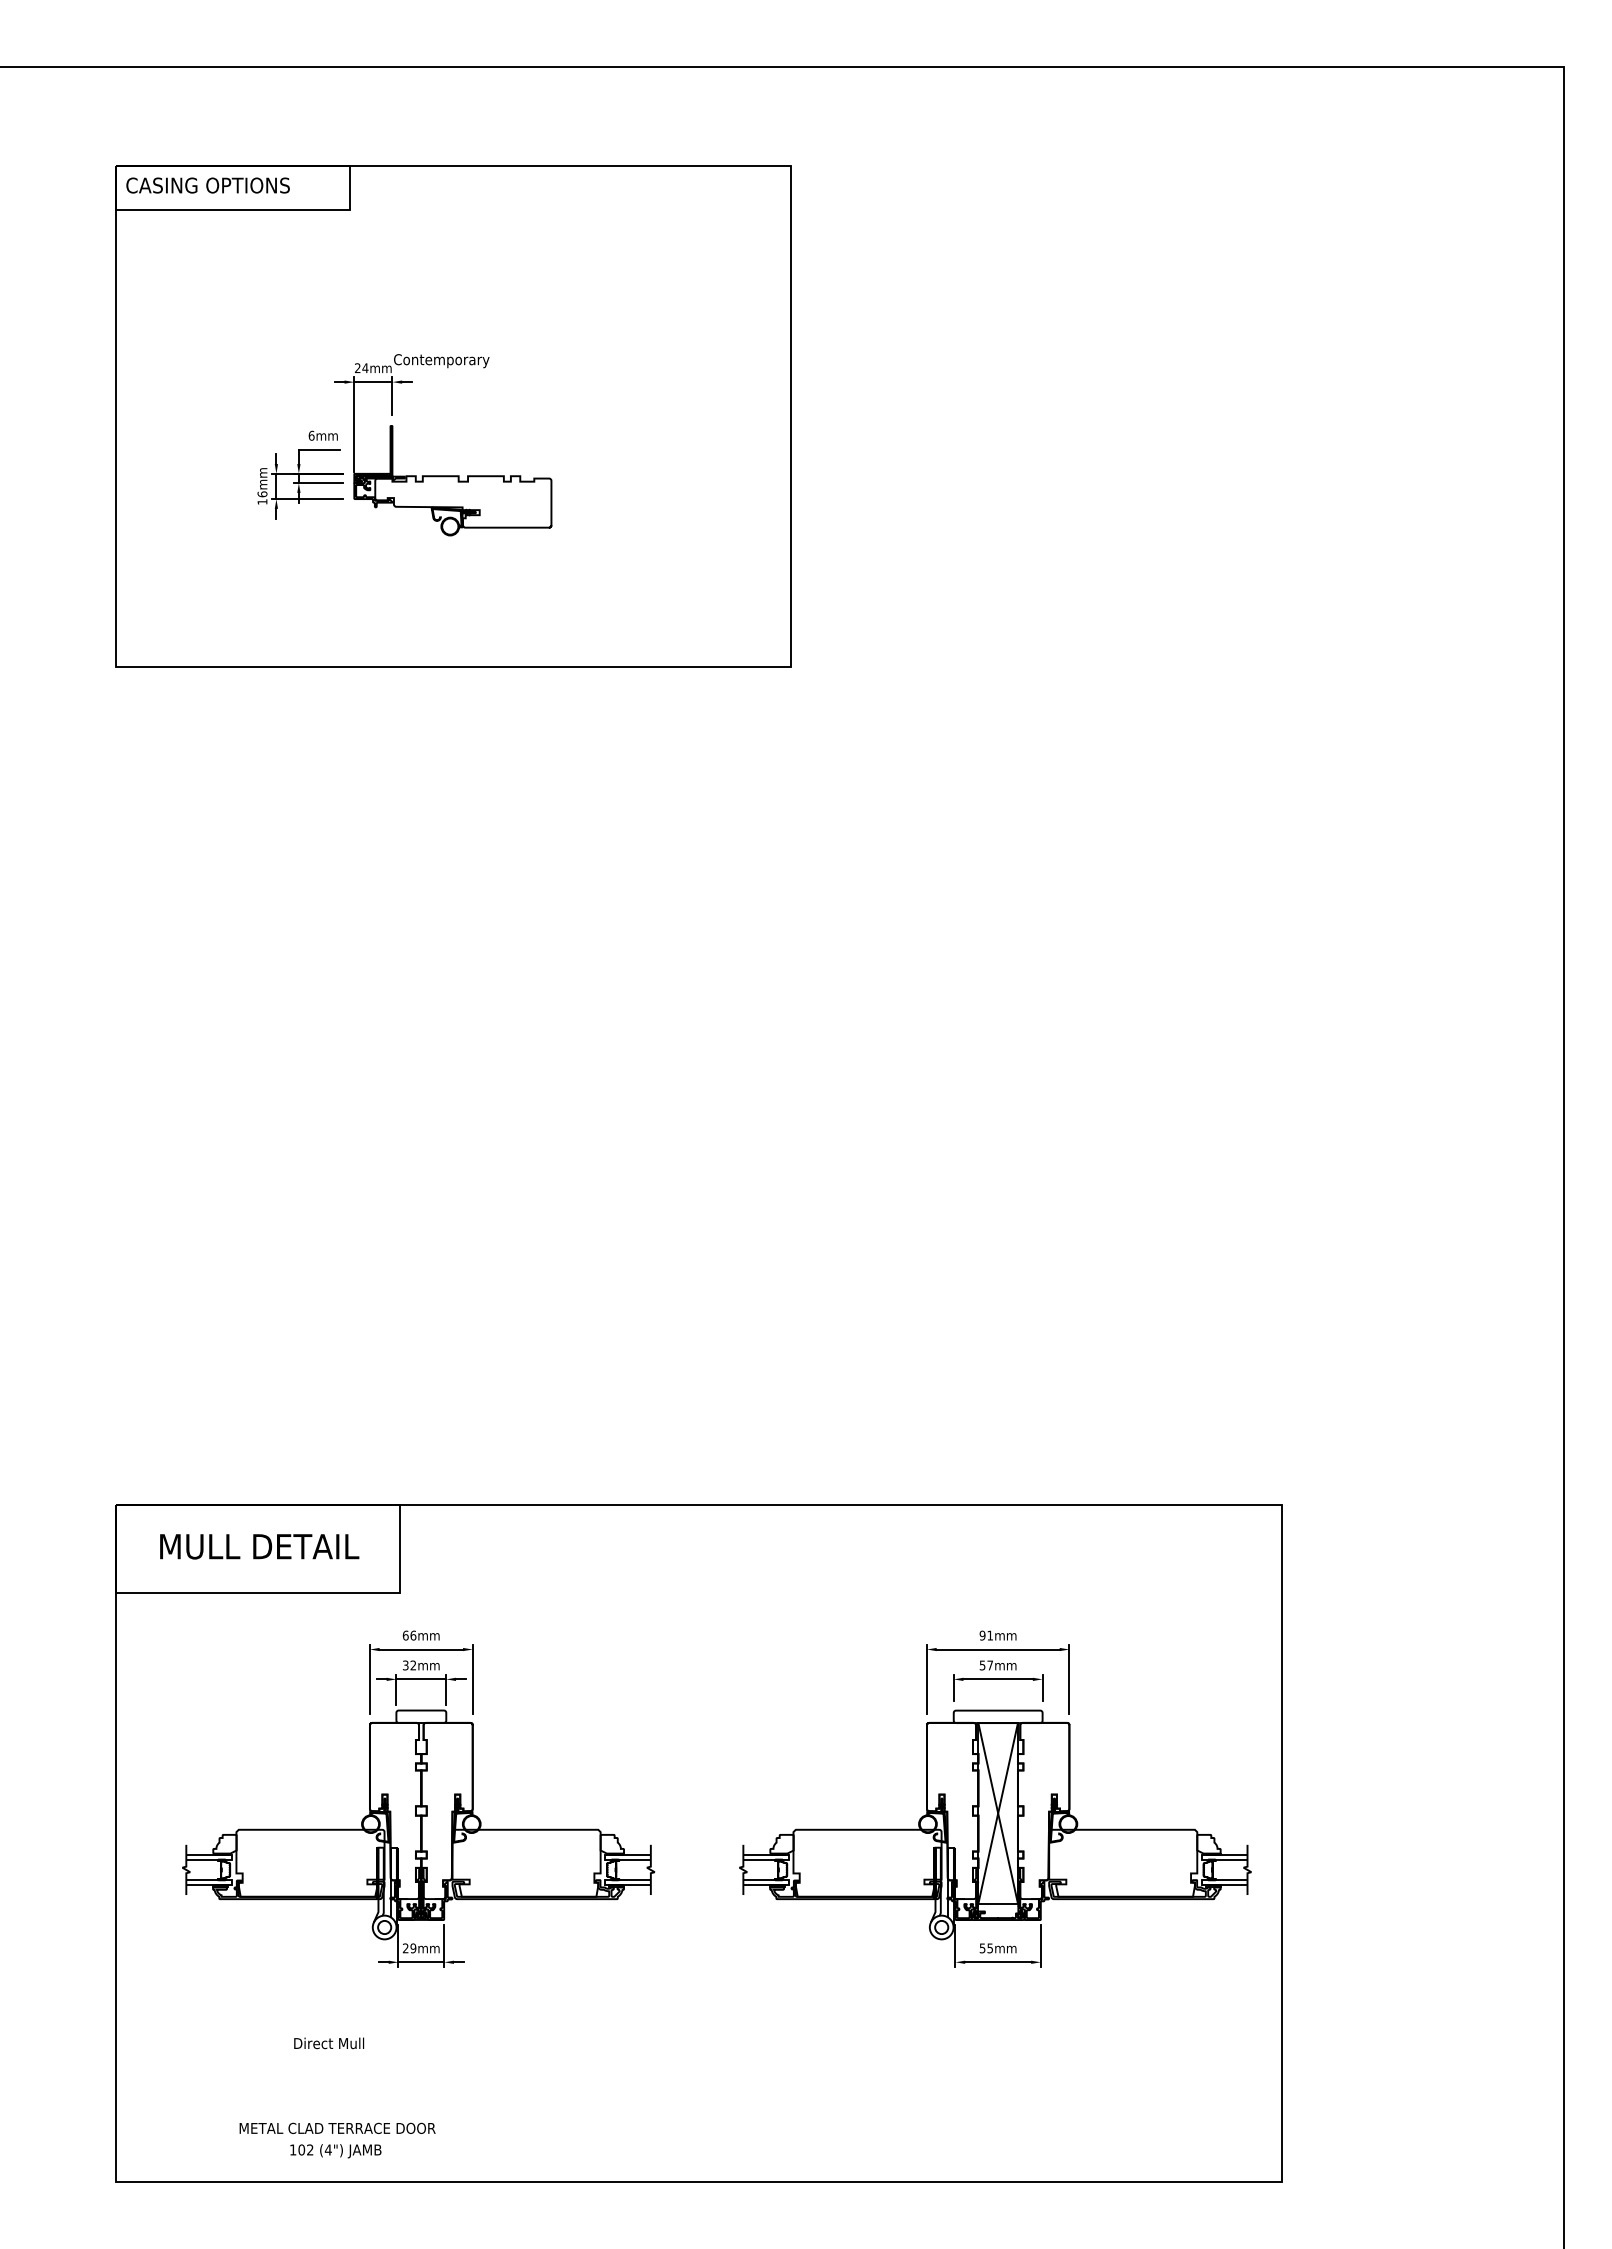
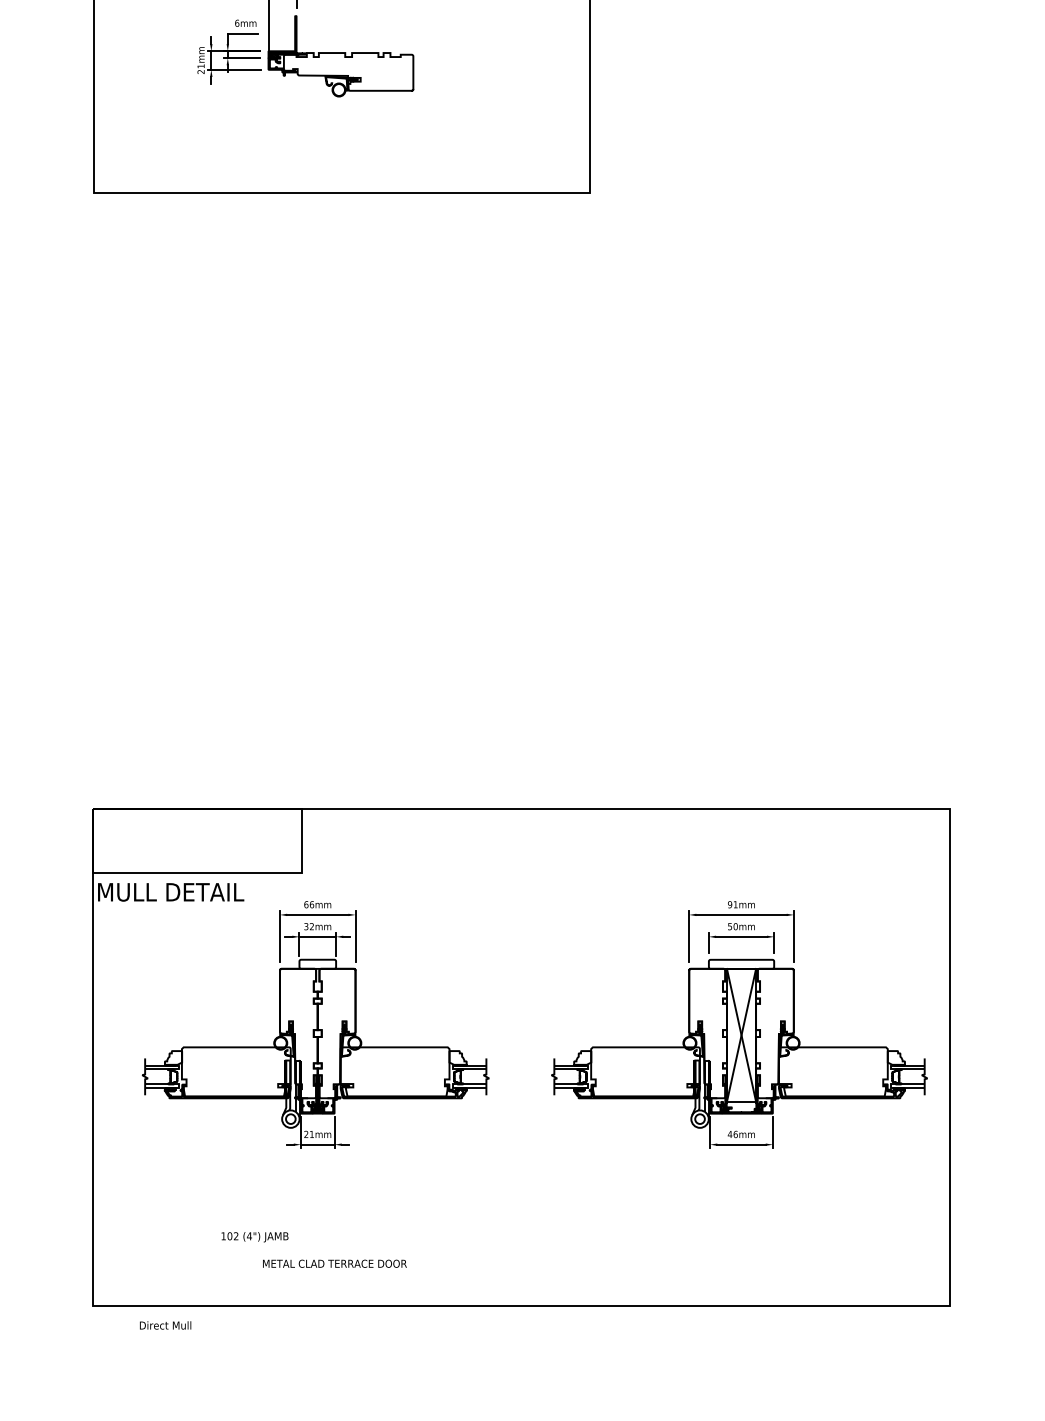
text: (262, 497) -> (201, 68), 16mm -> 21mm
text: (259, 1546) -> (170, 892), moved
text: (990, 1665) -> (735, 926), 57mm -> 50mm
text: (413, 1948) -> (312, 1134), 29mm -> 21mm
text: (986, 1948) -> (732, 1134), 55mm -> 46mm
text: (329, 2043) -> (165, 1325), moved
text: (337, 2127) -> (334, 1263), moved
text: (335, 2151) -> (254, 1237), moved

